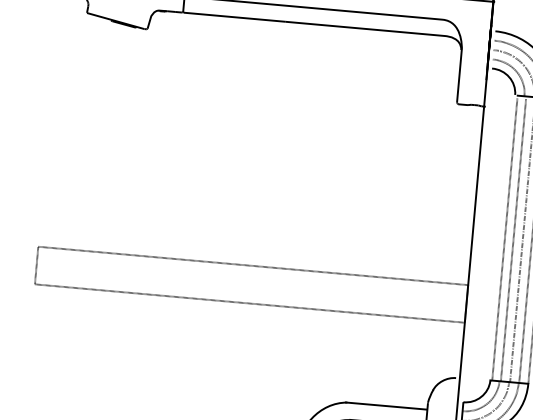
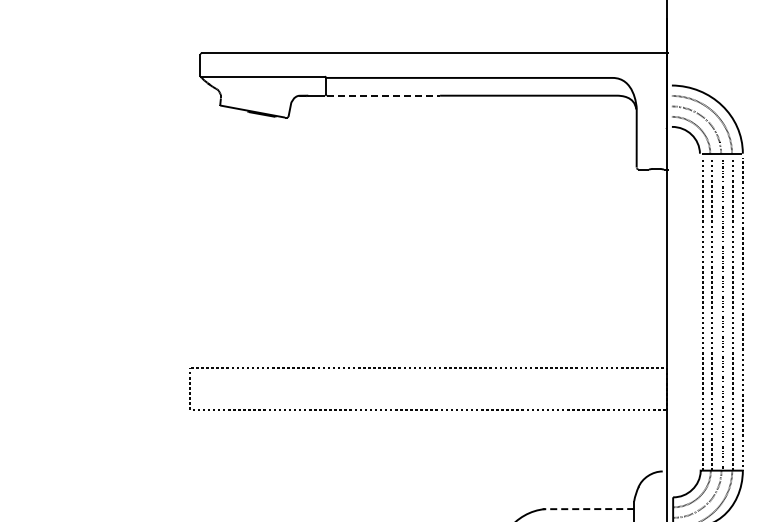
line: (234, 17) -> (383, 95), solid -> dashed
line: (386, 406) -> (588, 509), solid -> dashed

